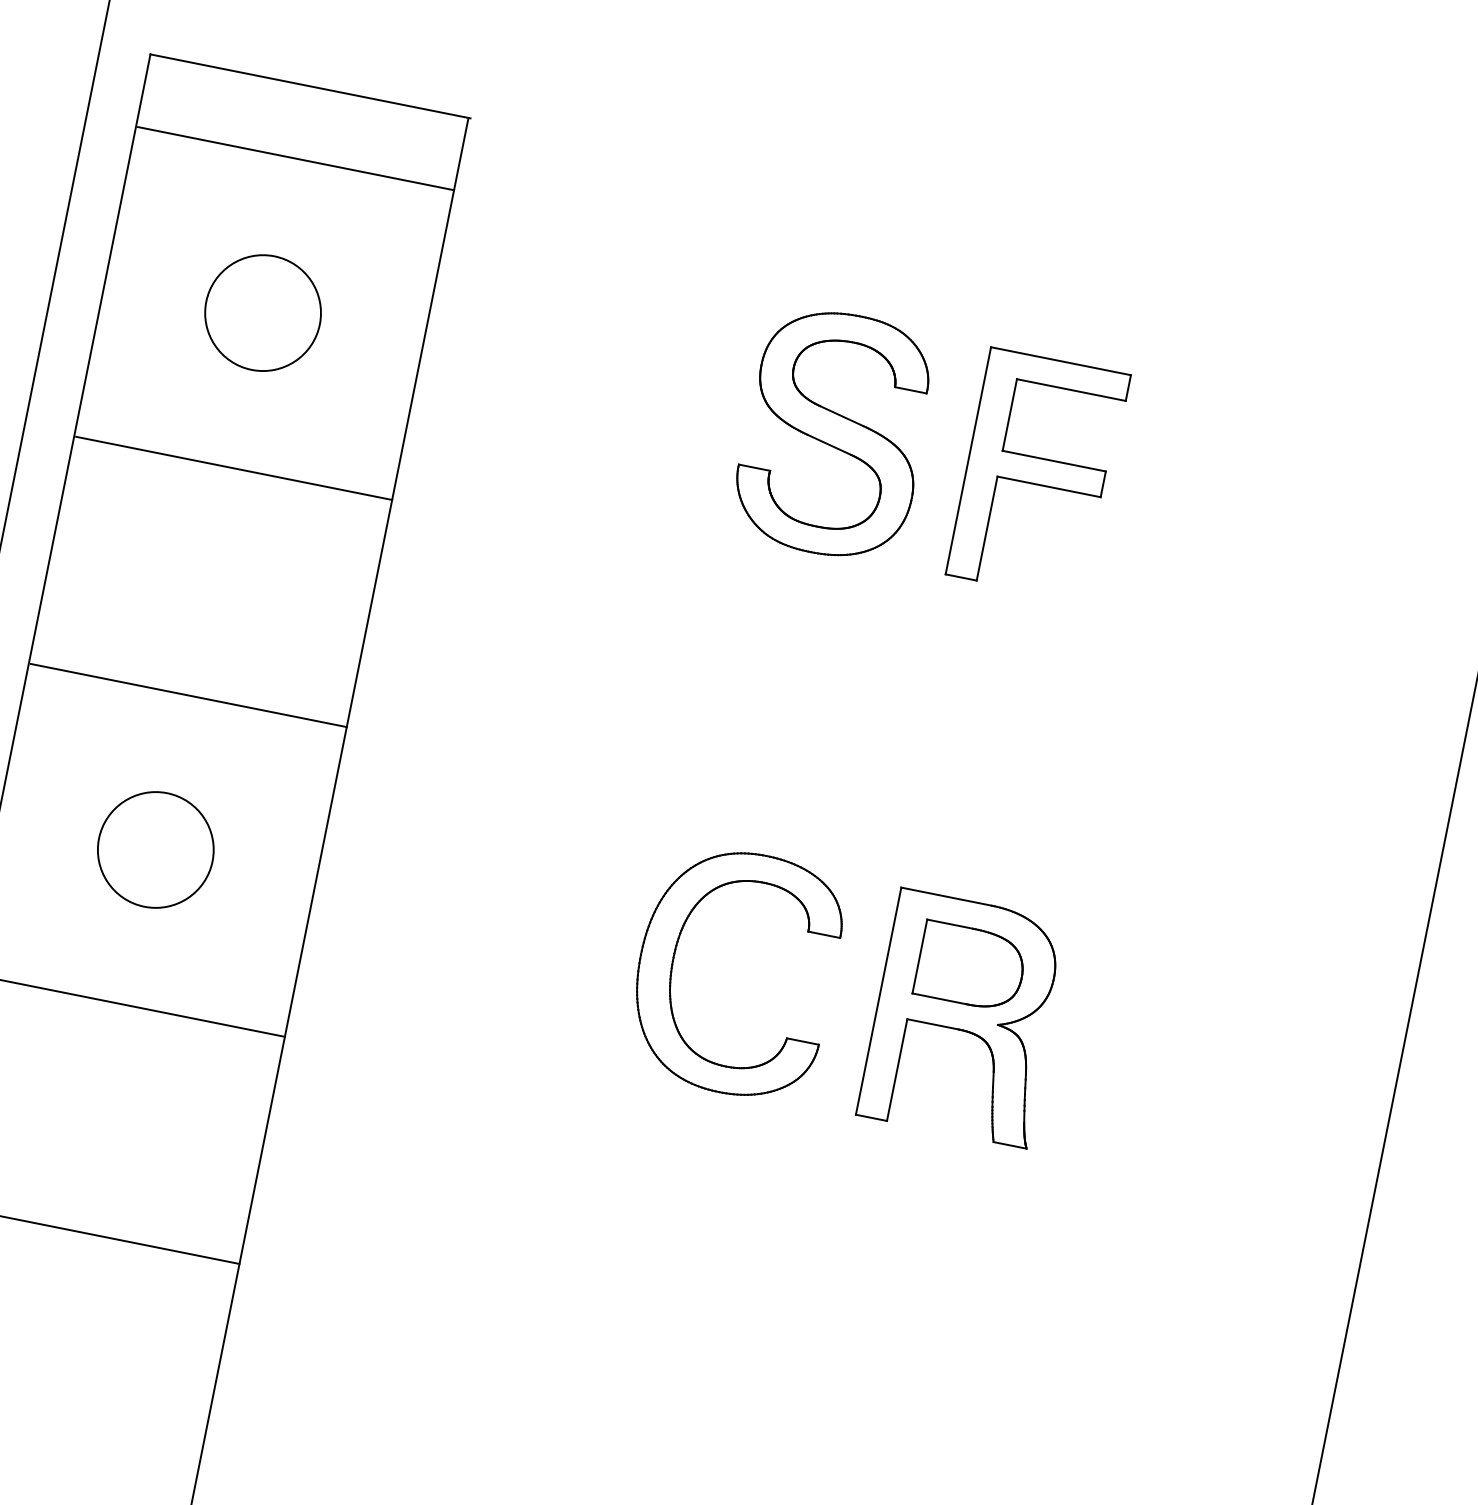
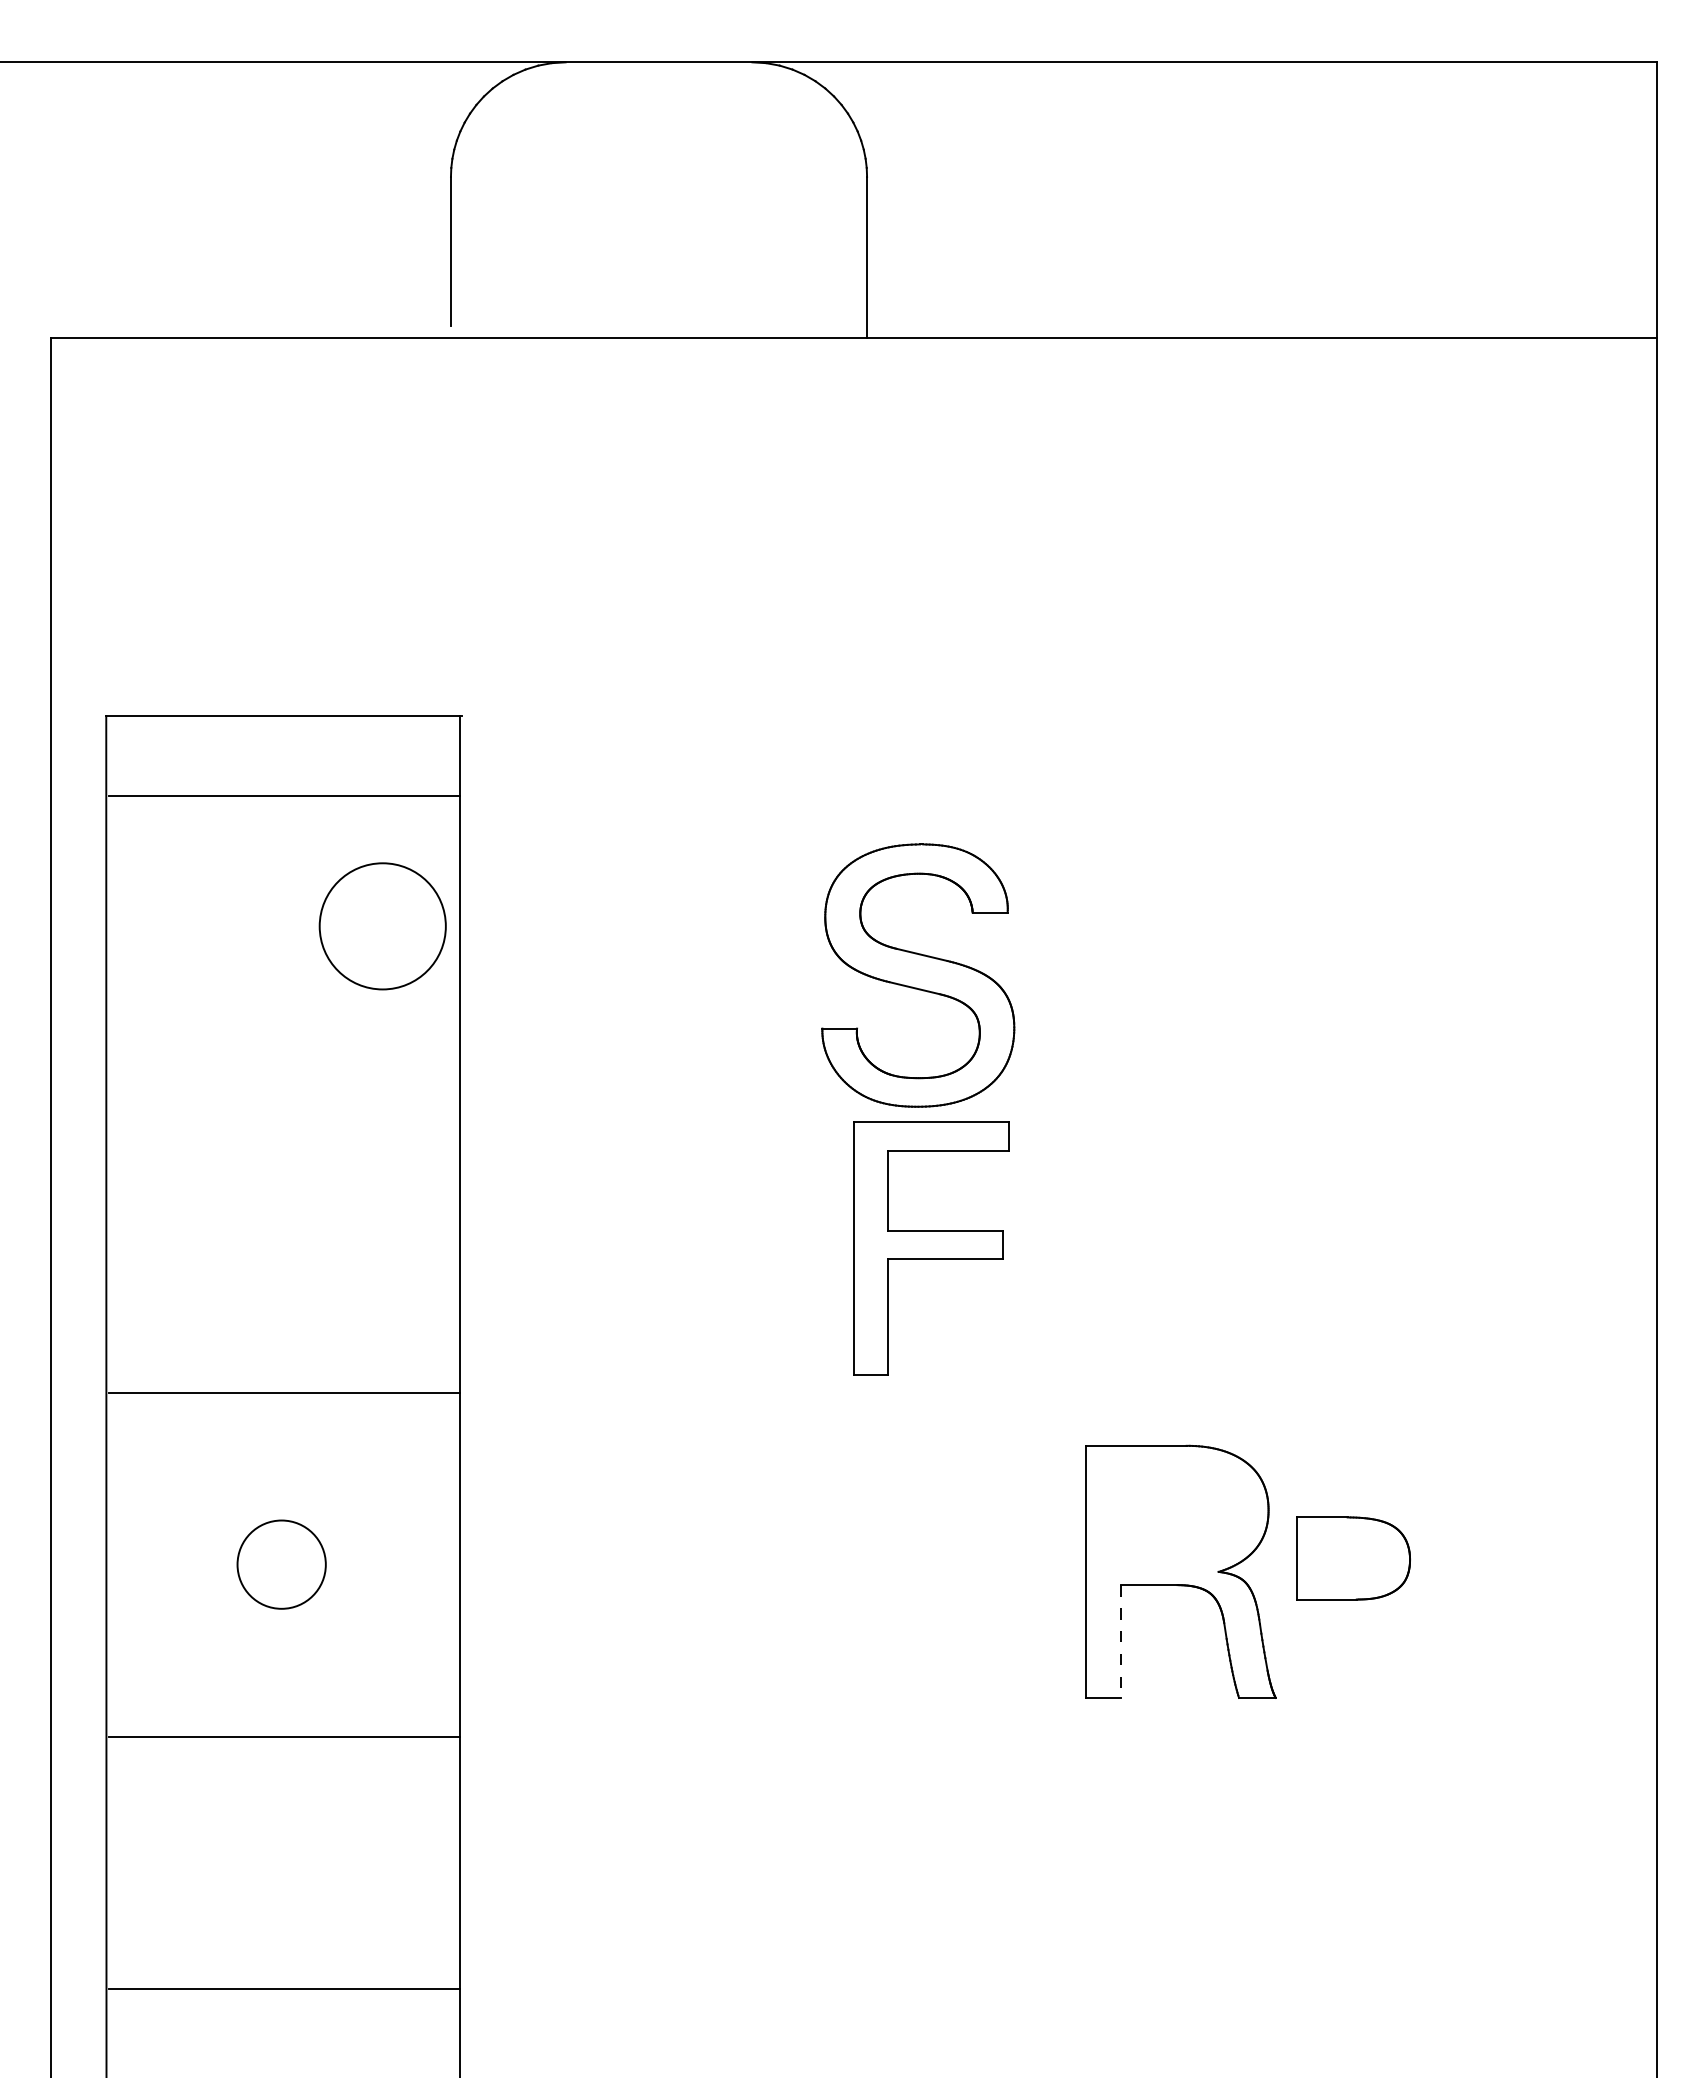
circle: (262, 313) -> (382, 926), moved
line: (233, 468) -> (283, 1140), removed
part: (1038, 474) -> (931, 1248), moved
circle: (155, 849) -> (281, 1564), size x0.7
part: (971, 966) -> (1353, 1558), moved
part: (673, 968) -> (859, 1580), removed
line: (897, 1069) -> (1120, 1641), solid -> dashed

